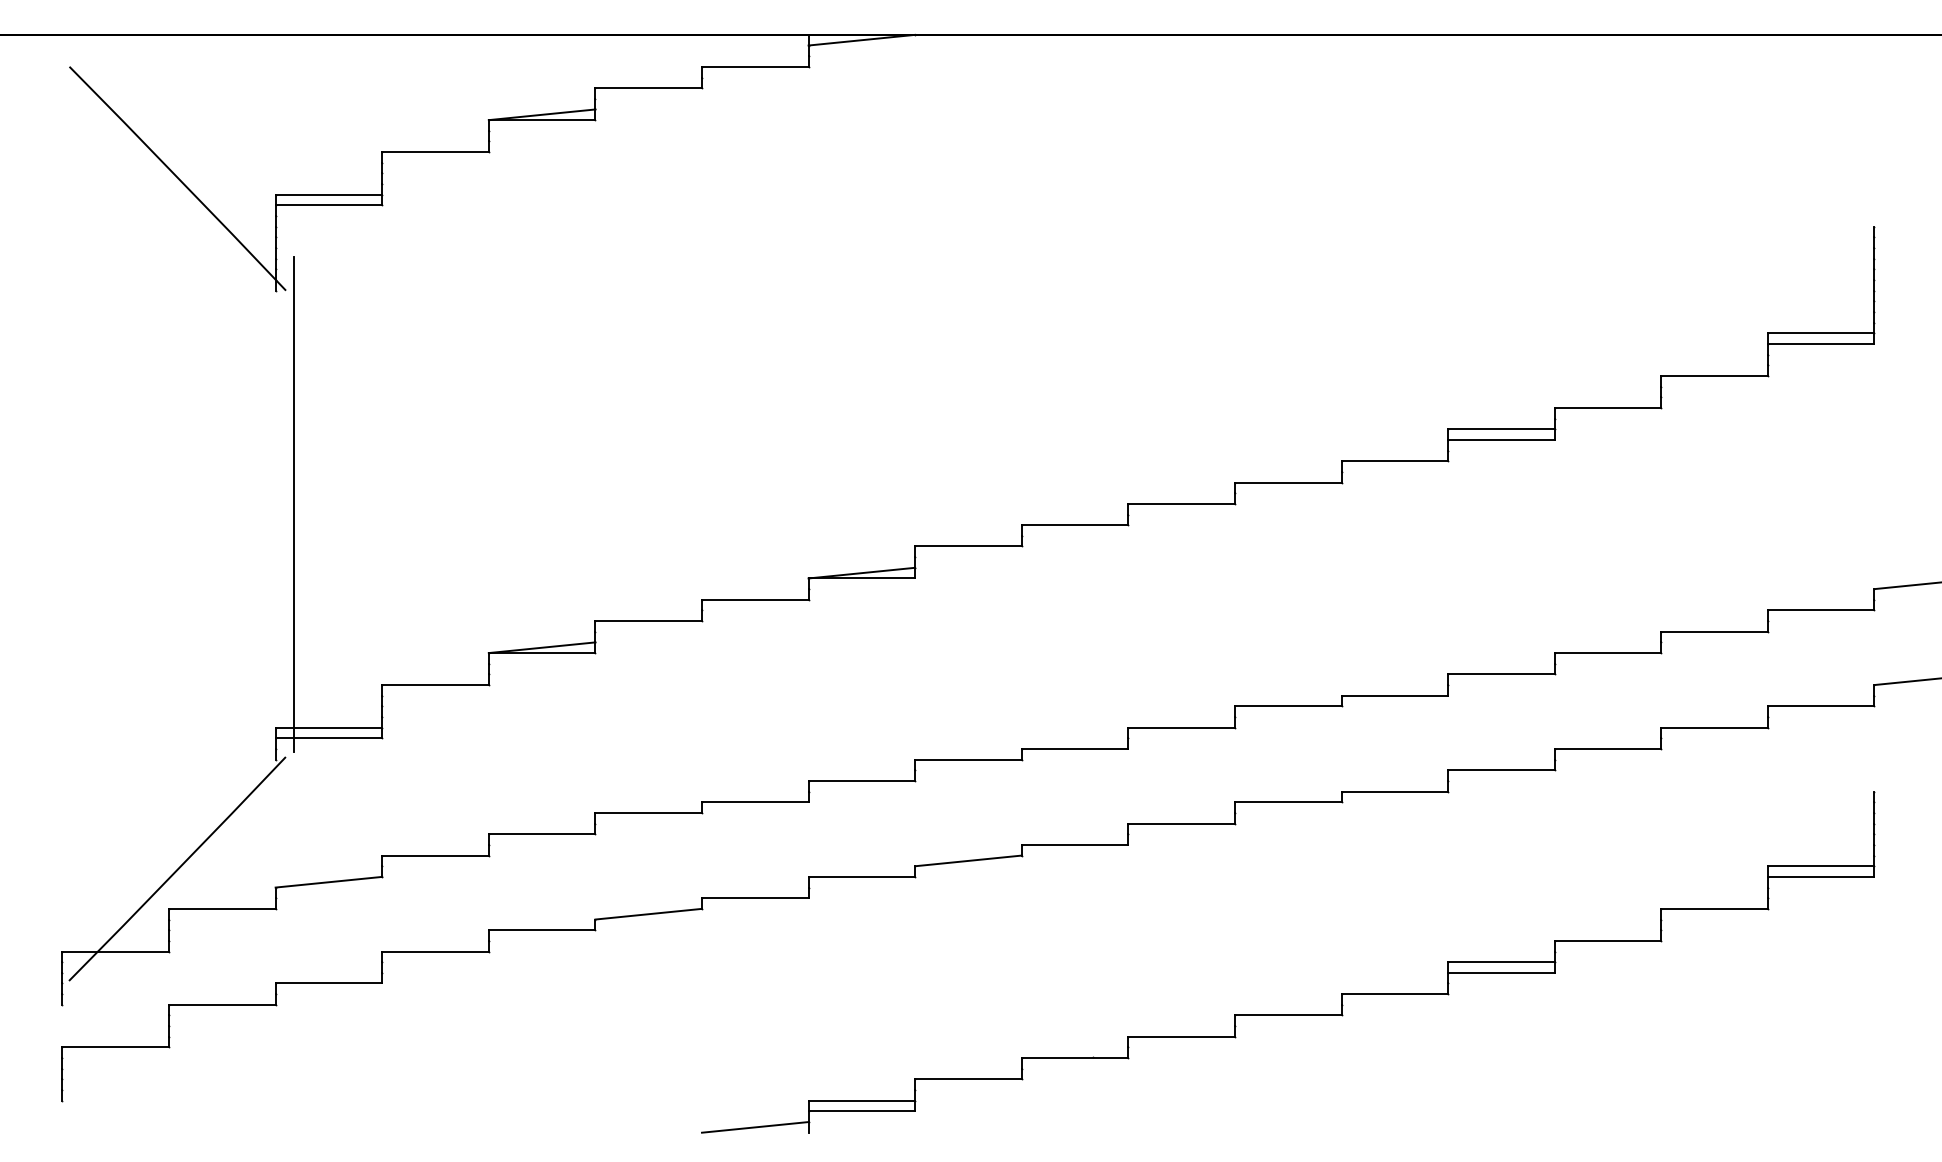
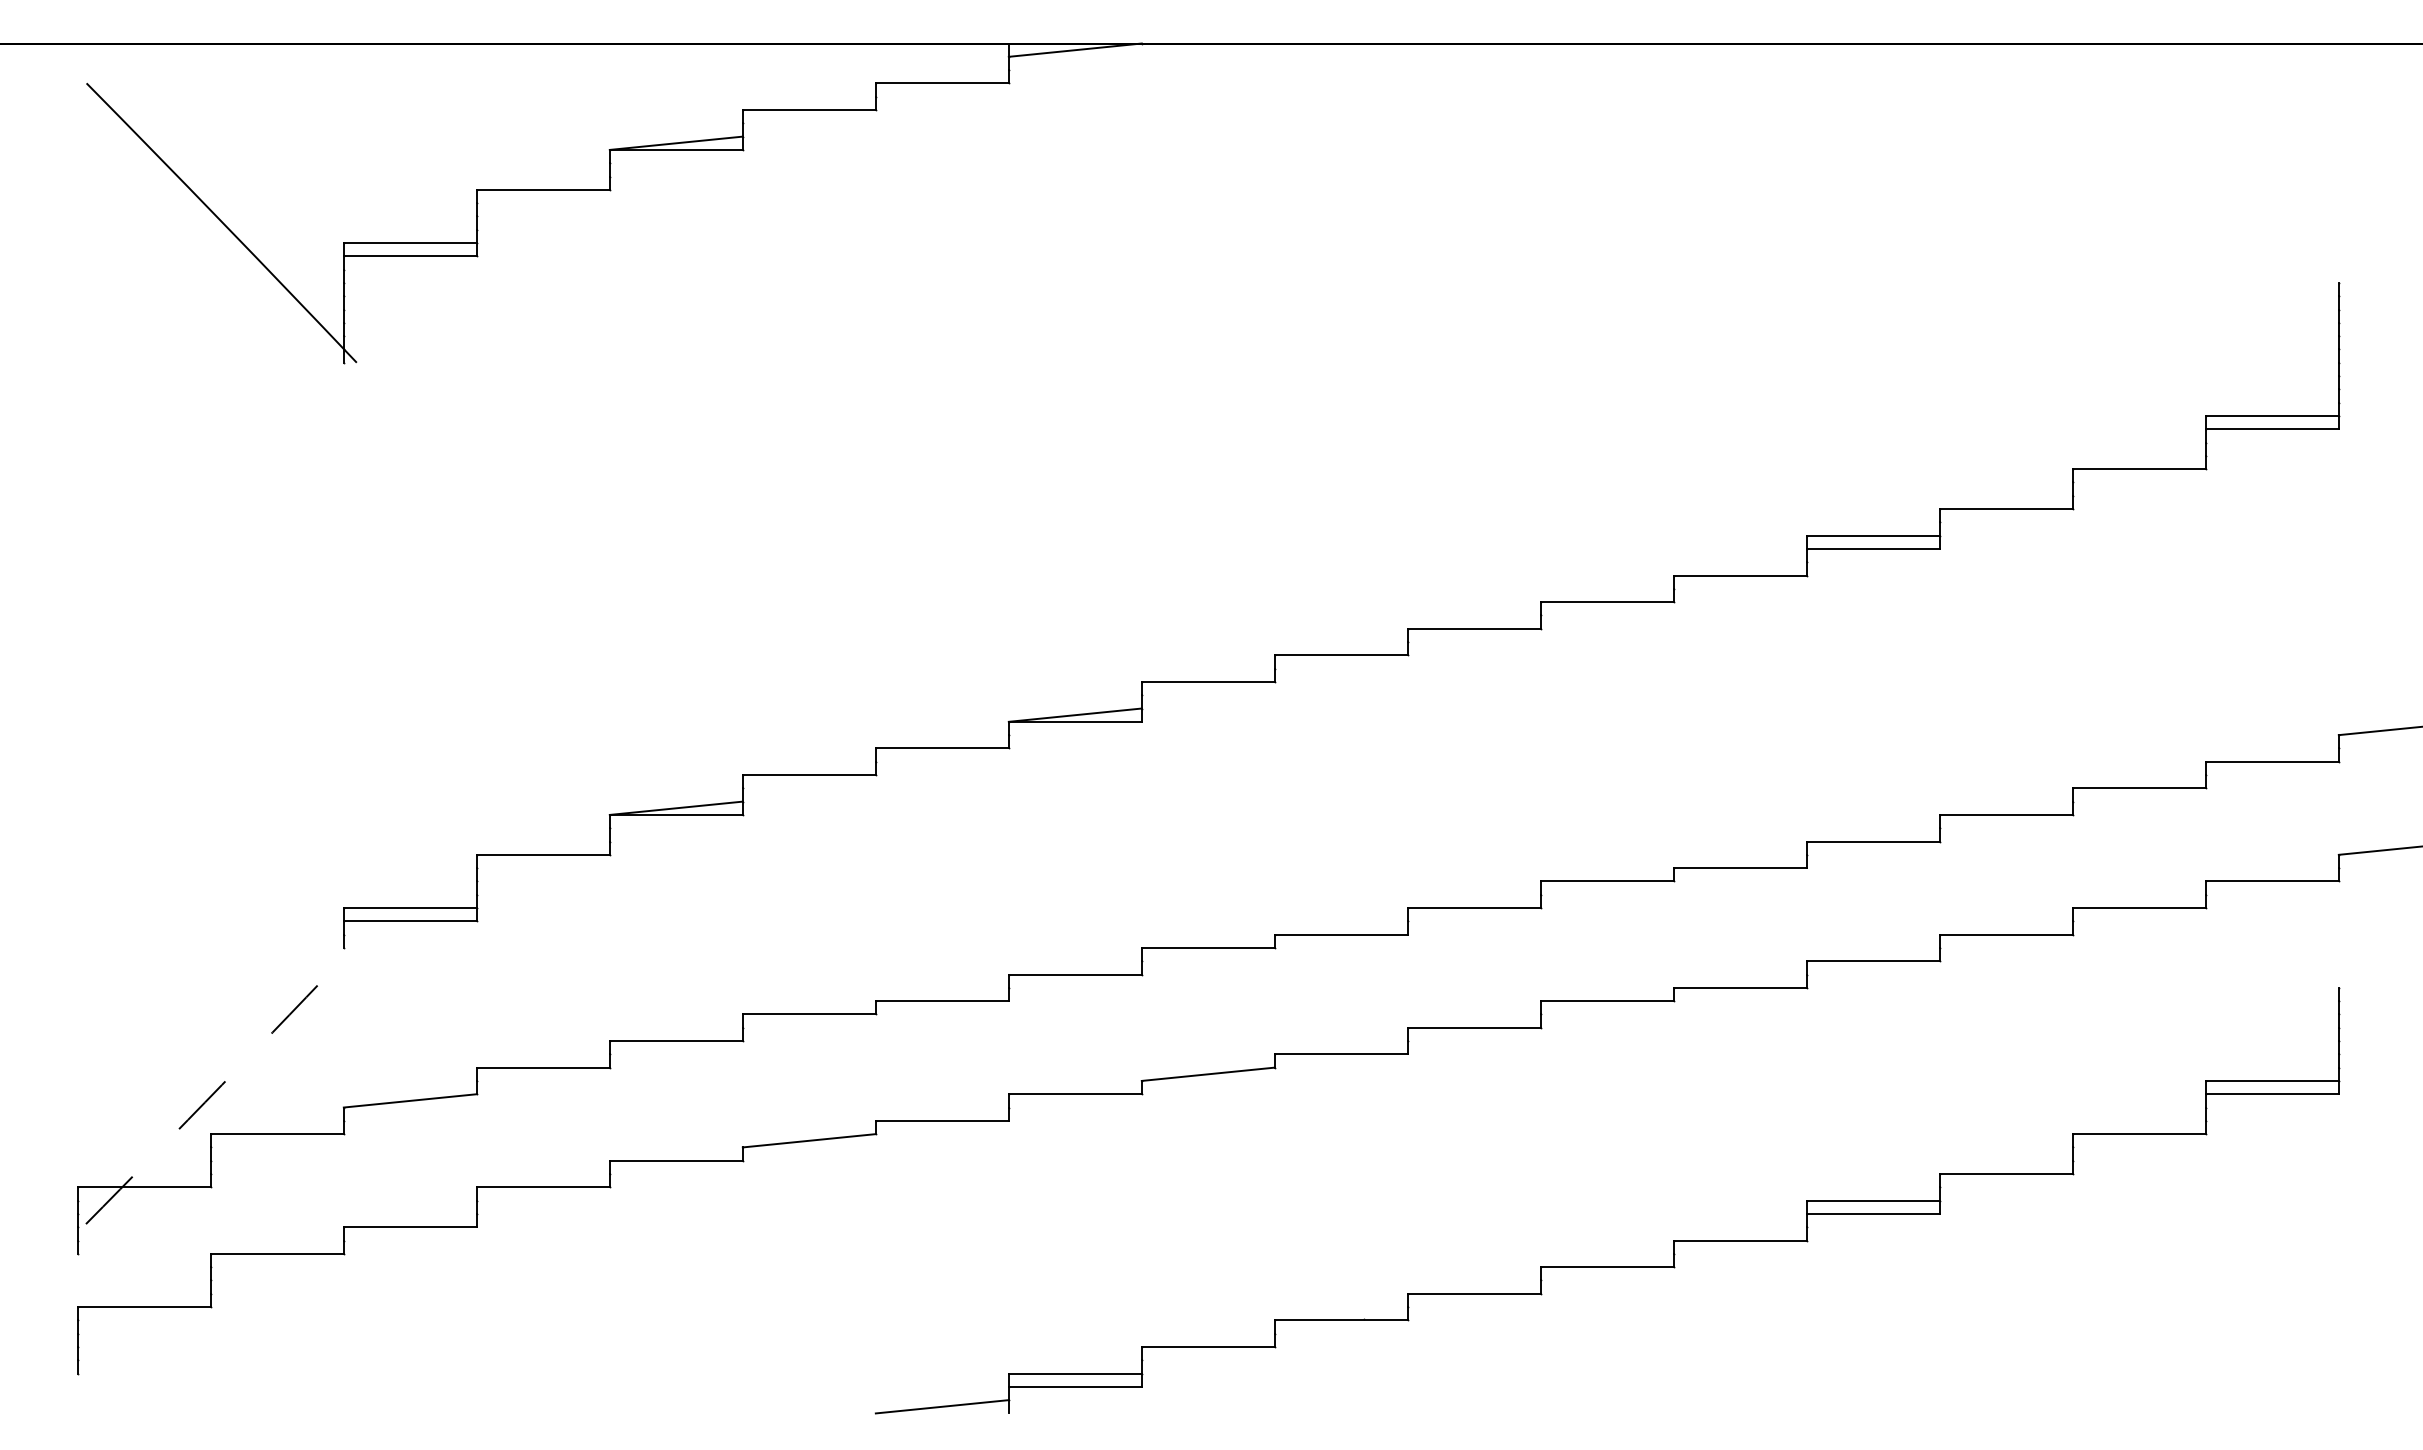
line: (293, 504) -> (366, 629), removed
arc: (177, 869) -> (221, 1085), solid -> dashed

